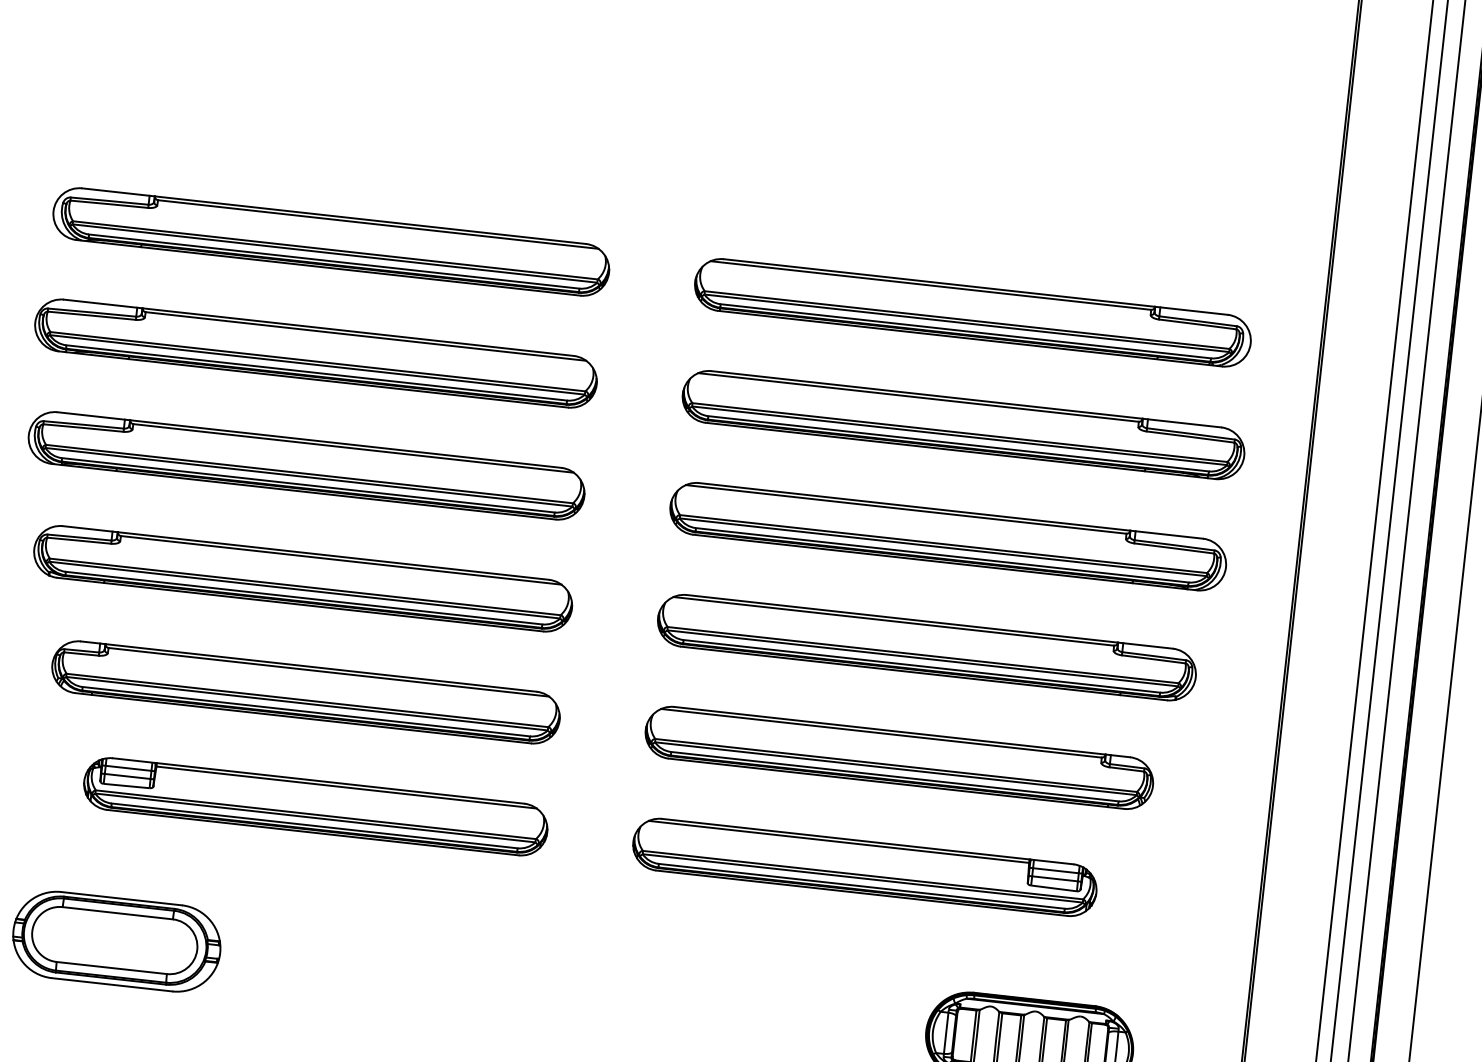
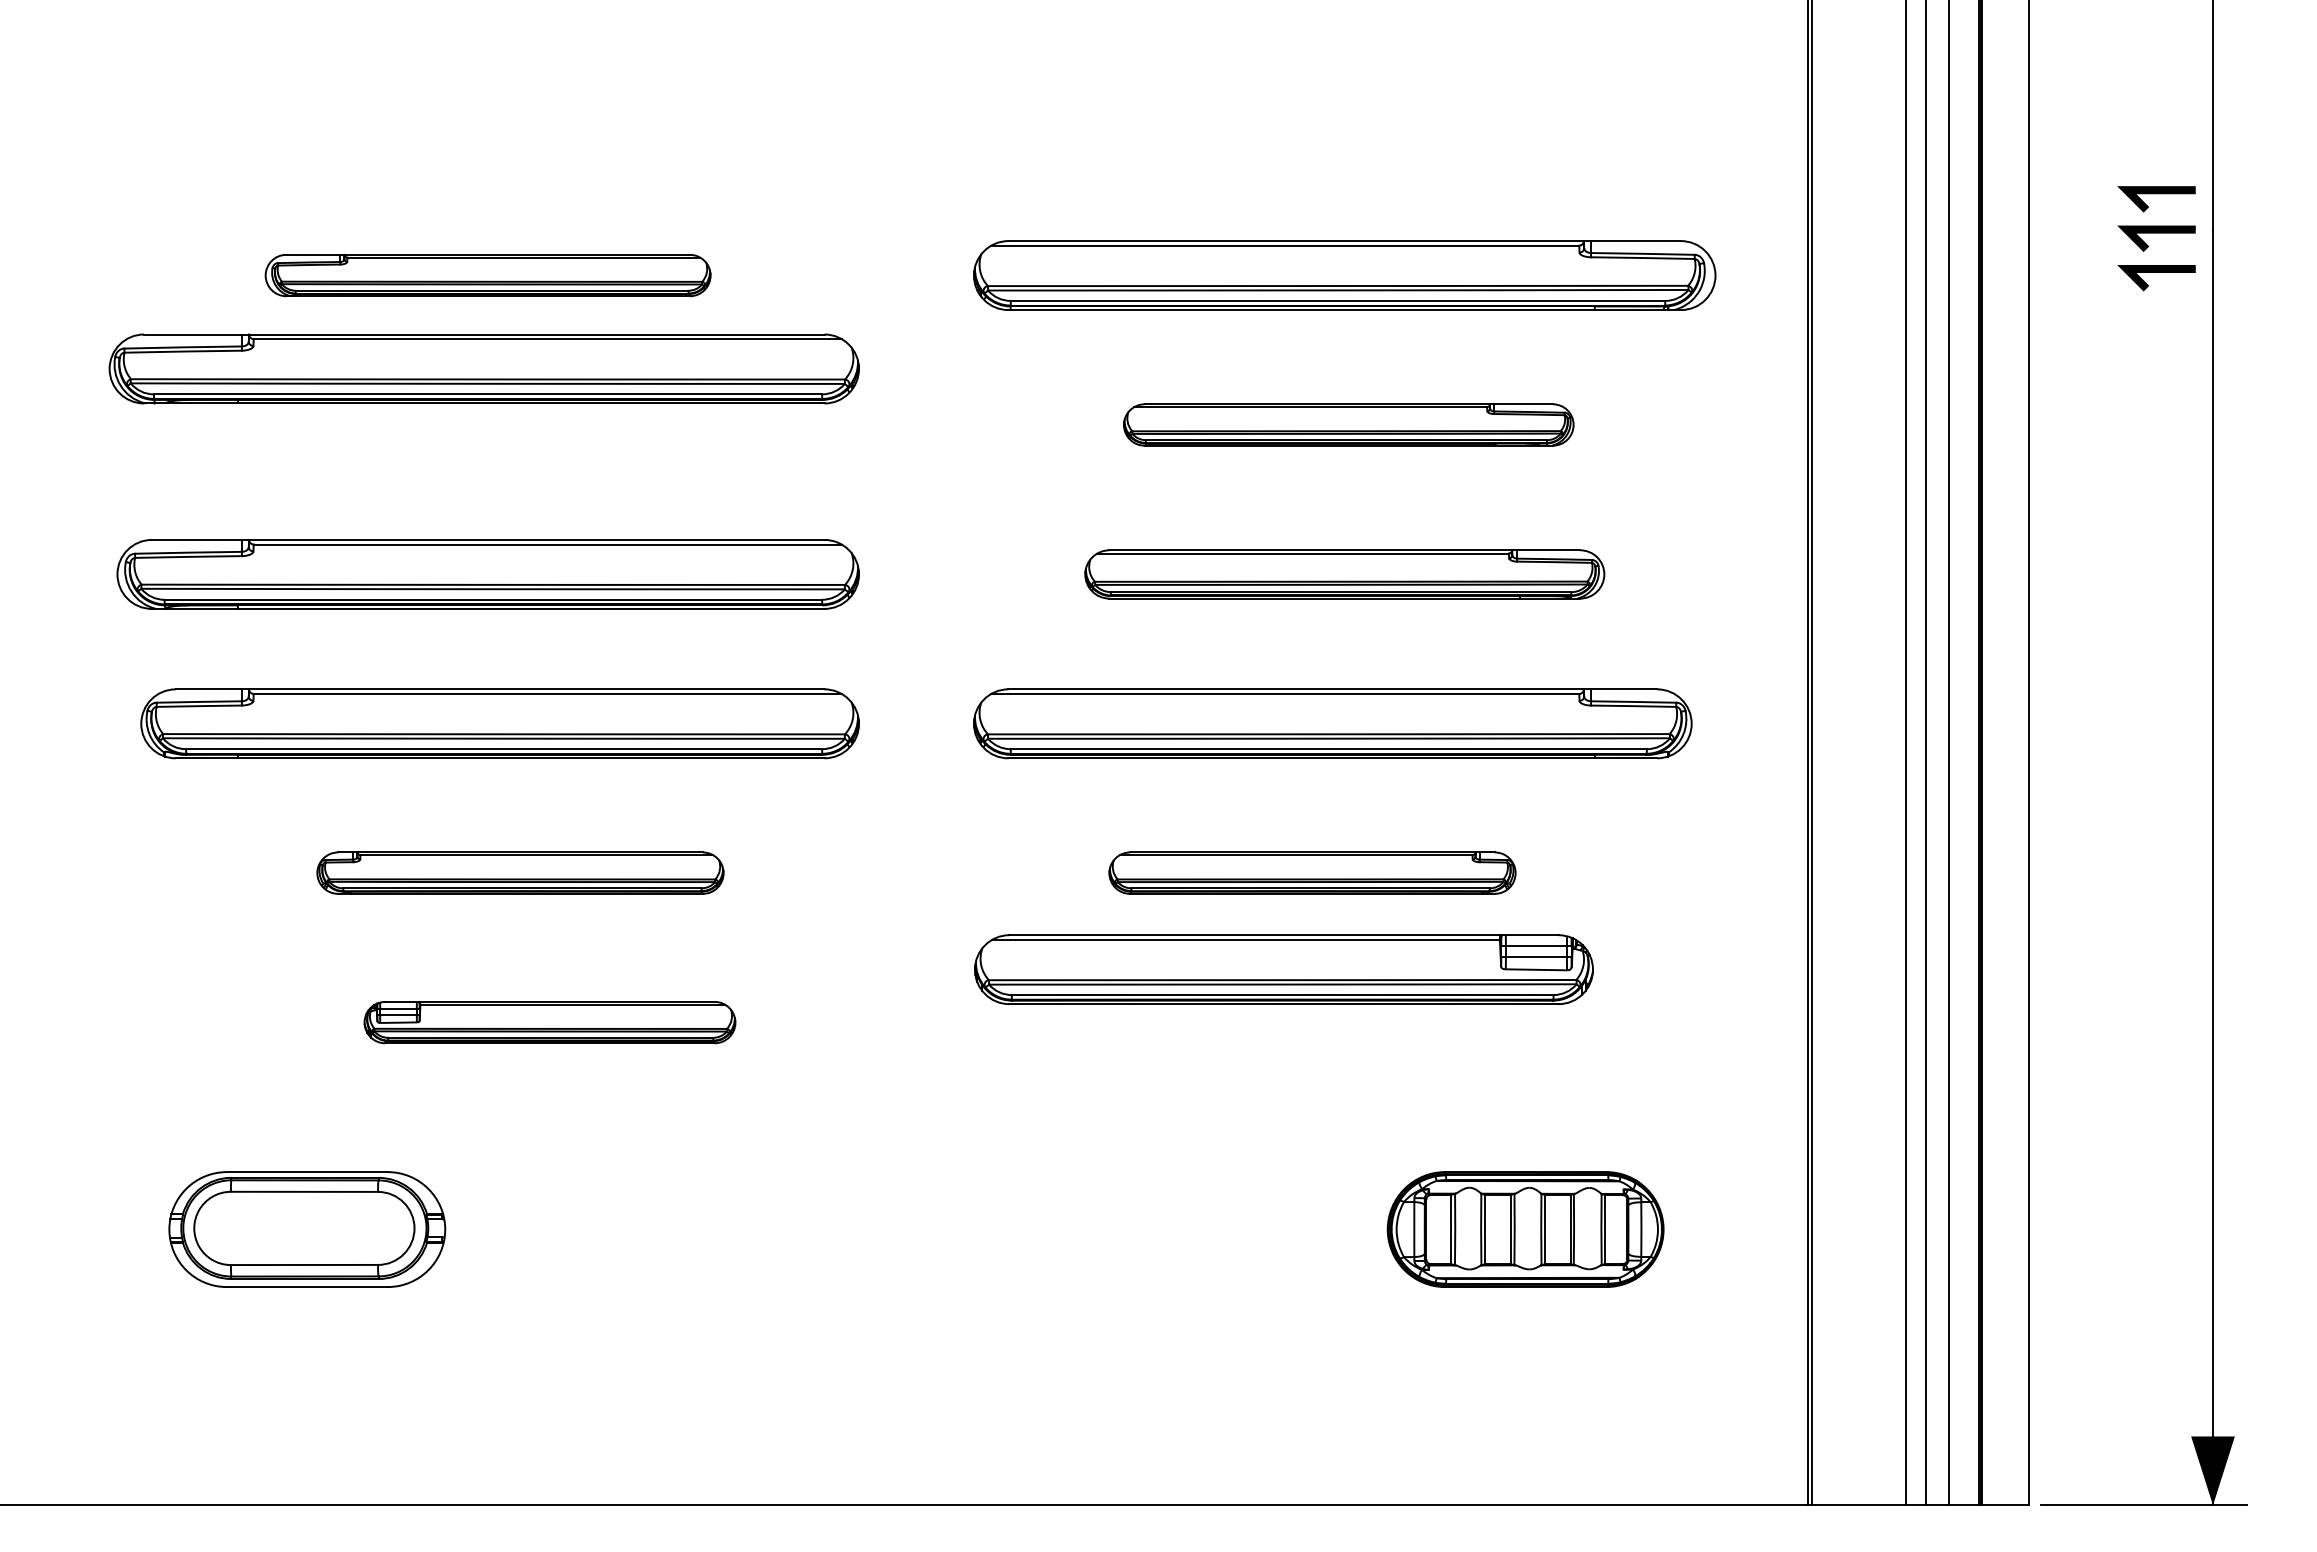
part: (330, 241) -> (487, 275), size x0.6
part: (315, 353) -> (483, 368), moved
part: (963, 424) -> (1348, 424), size x0.6
part: (948, 536) -> (1344, 574), size x0.7
part: (306, 691) -> (520, 872), size x0.6
part: (899, 757) -> (1312, 872), size x0.6
part: (315, 806) -> (549, 1022), size x0.6
part: (864, 867) -> (1283, 969), moved

